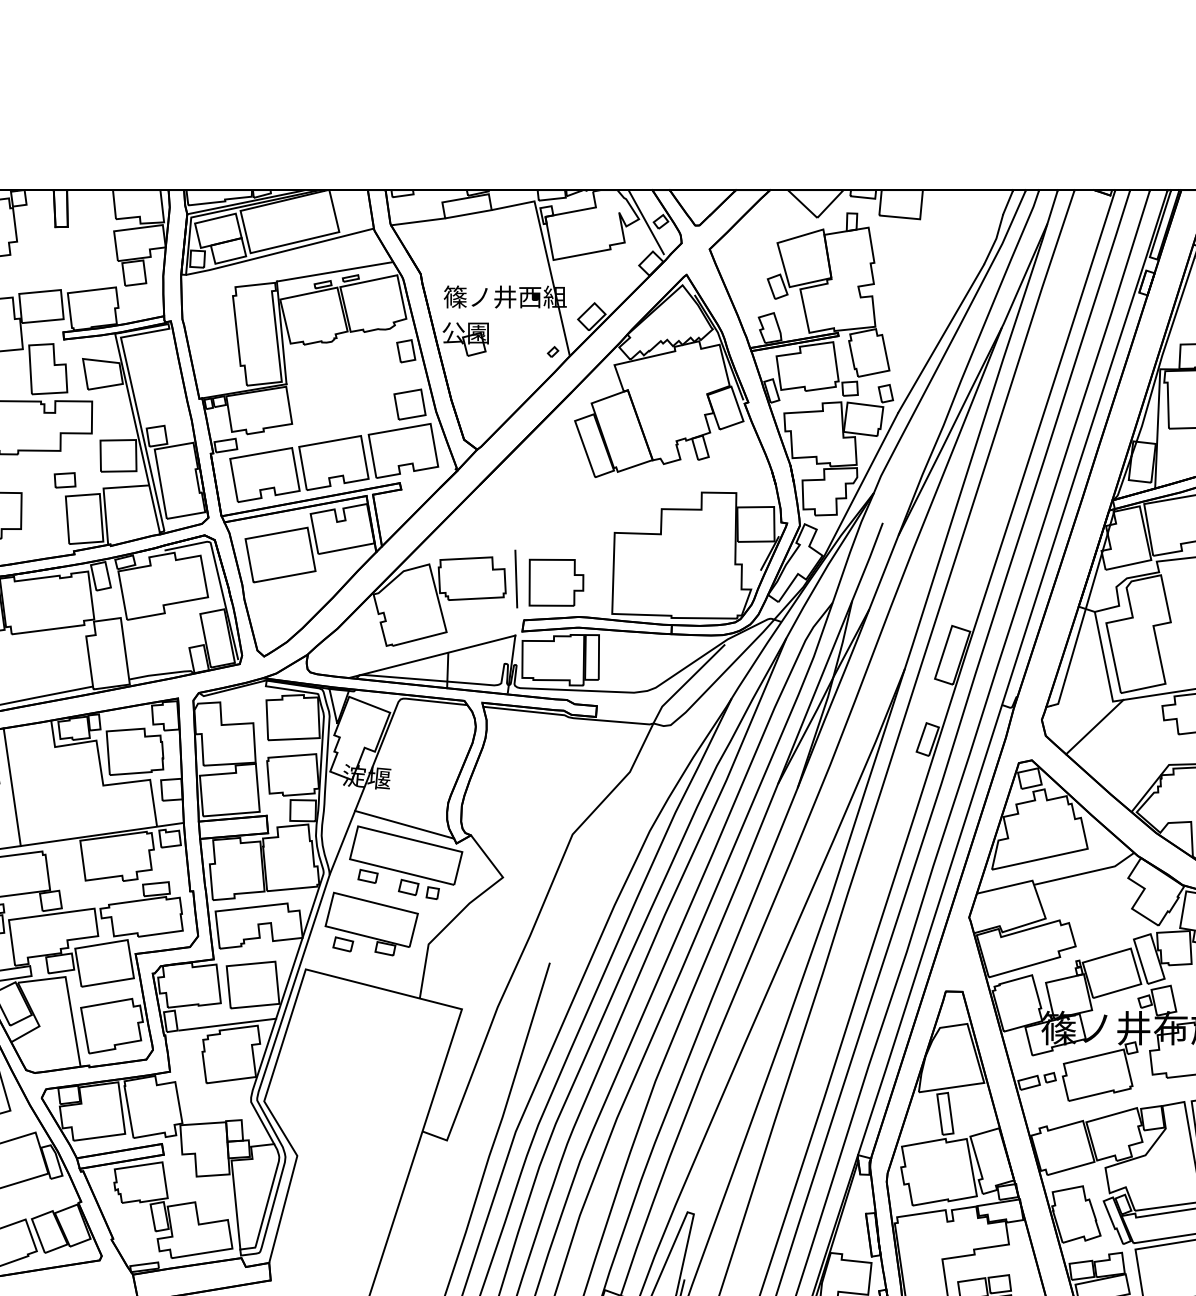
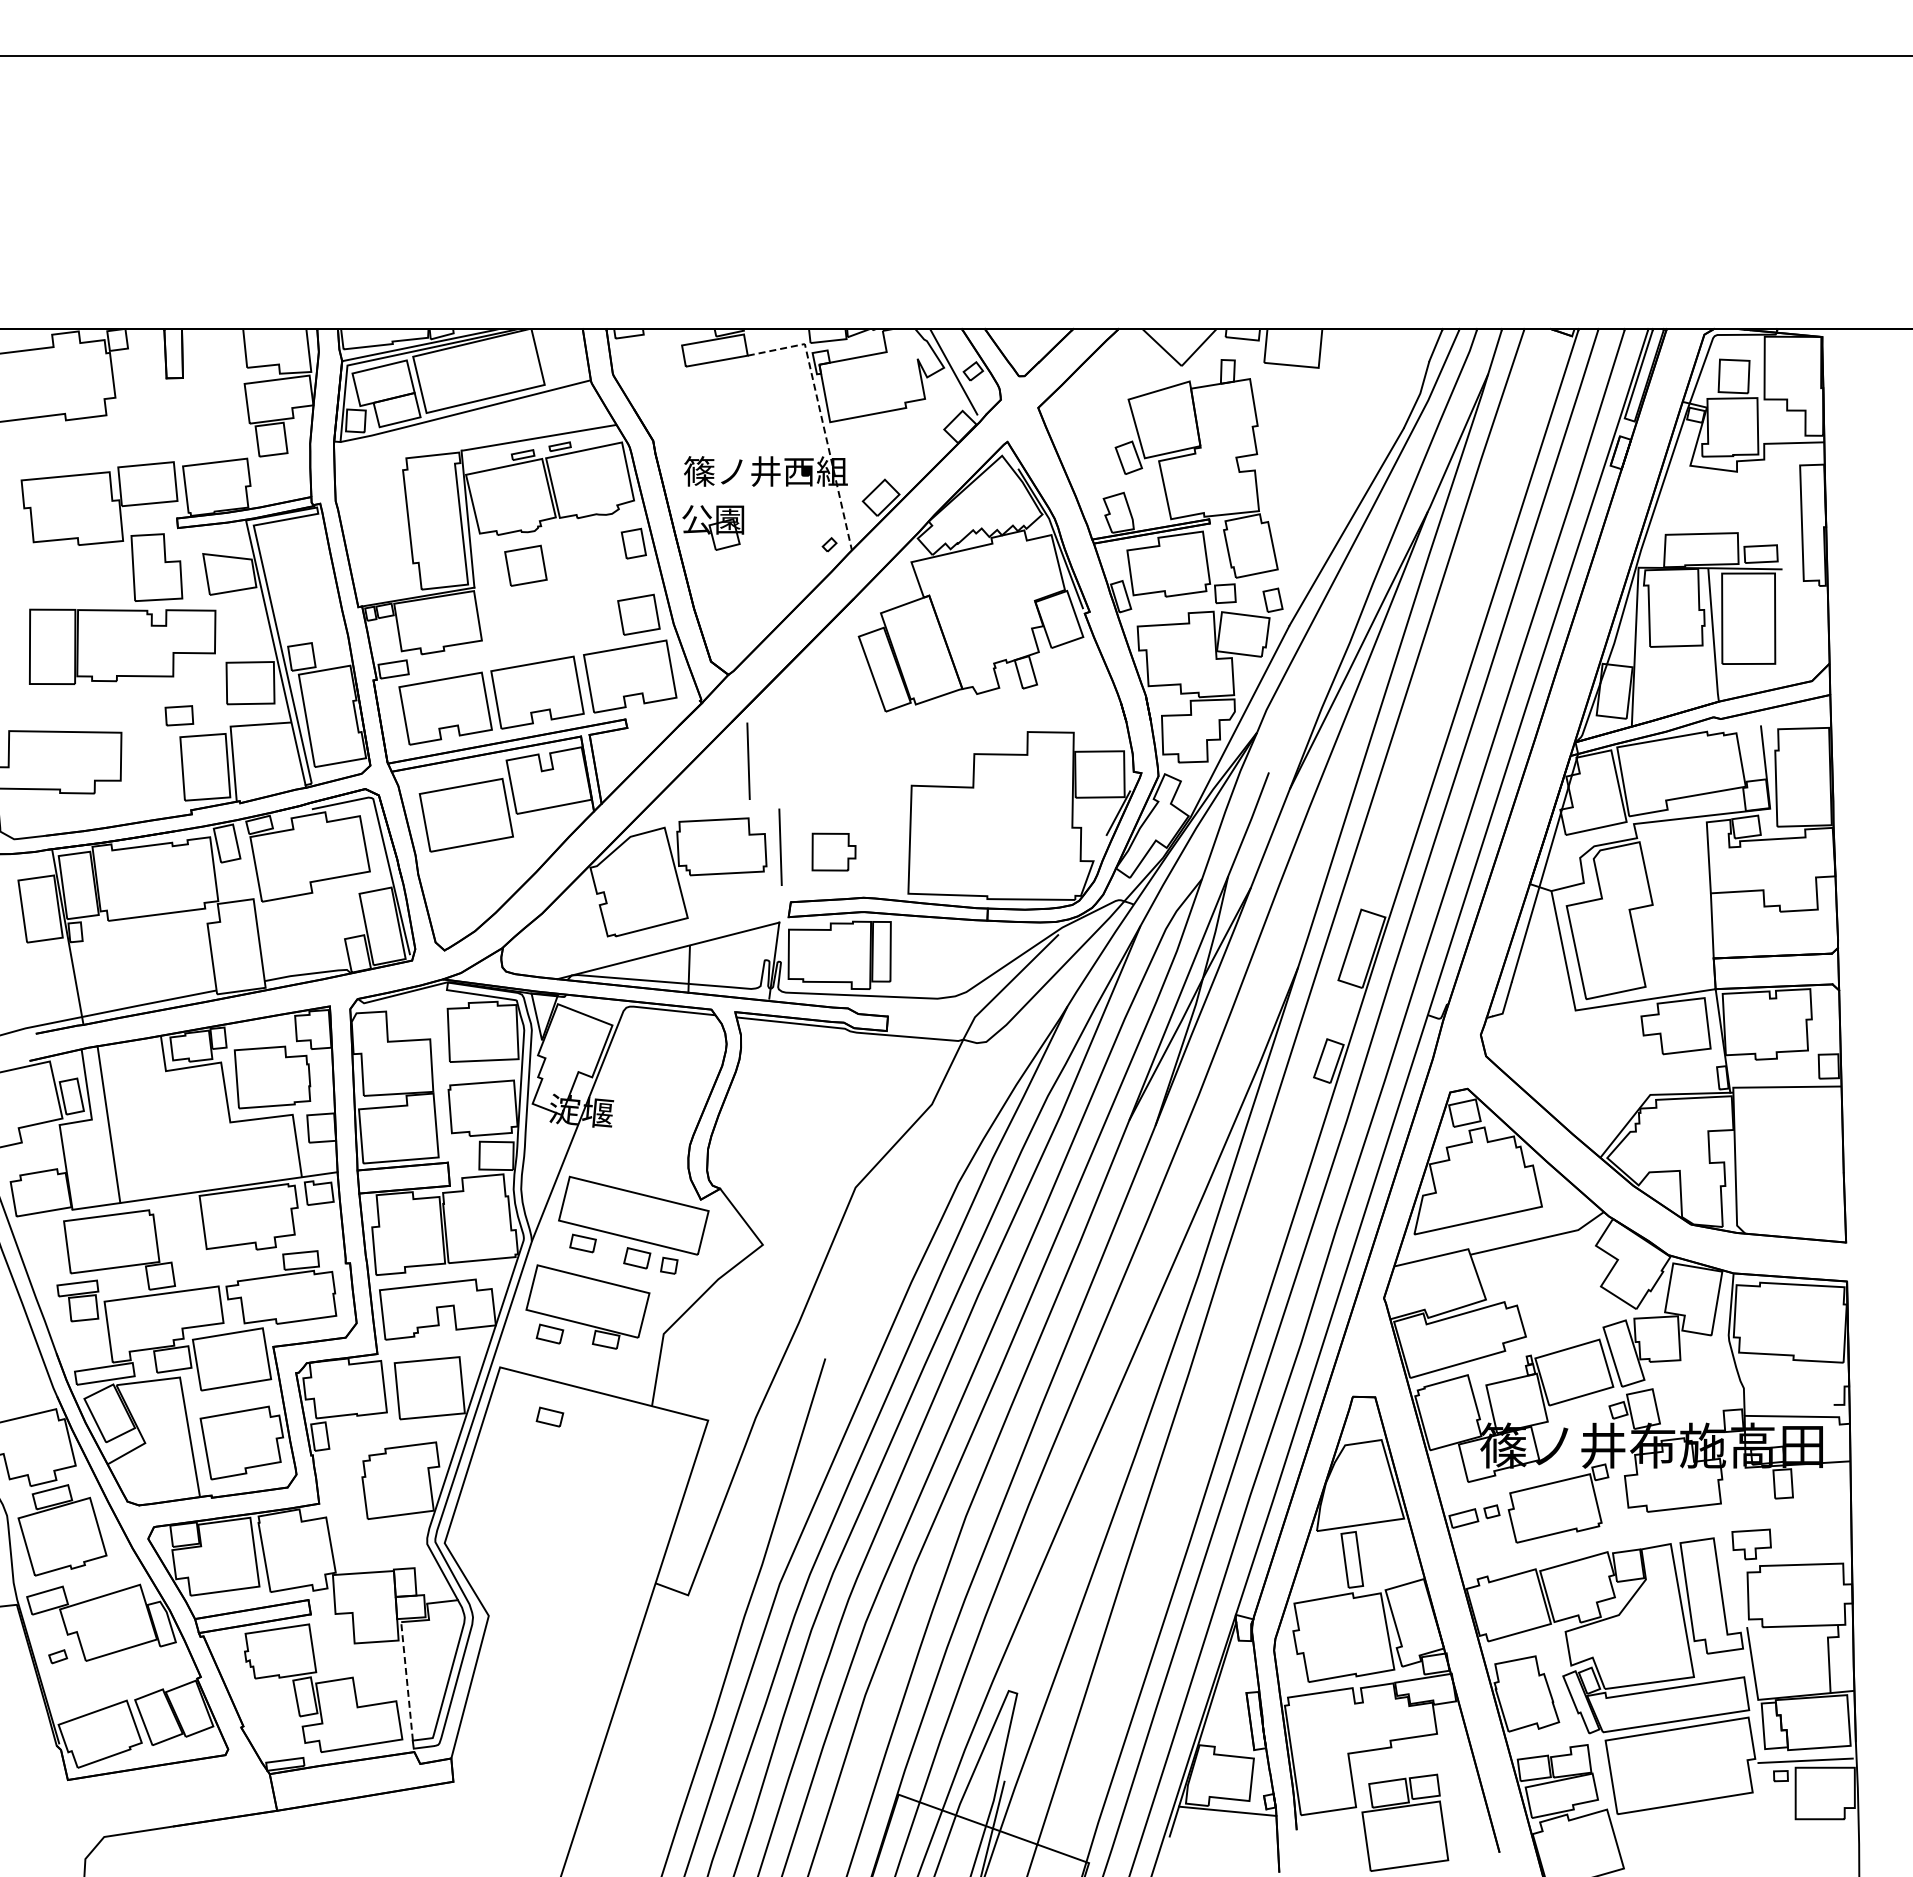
line: (417, 221) -> (649, 370), removed
line: (547, 257) -> (821, 418), solid -> dashed
part: (324, 367) -> (525, 565), added
line: (492, 513) -> (748, 760), added
part: (556, 582) -> (833, 851), size x0.6
line: (1094, 727) -> (1551, 1044), removed
line: (404, 824) -> (631, 1174), removed
part: (342, 1006) -> (549, 1416), added
line: (227, 1024) -> (395, 1440), removed
line: (236, 1205) -> (407, 1681), solid -> dashed

